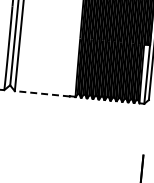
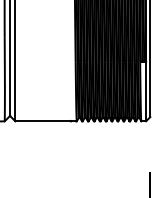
line: (42, 94) -> (43, 121), dashed -> solid

